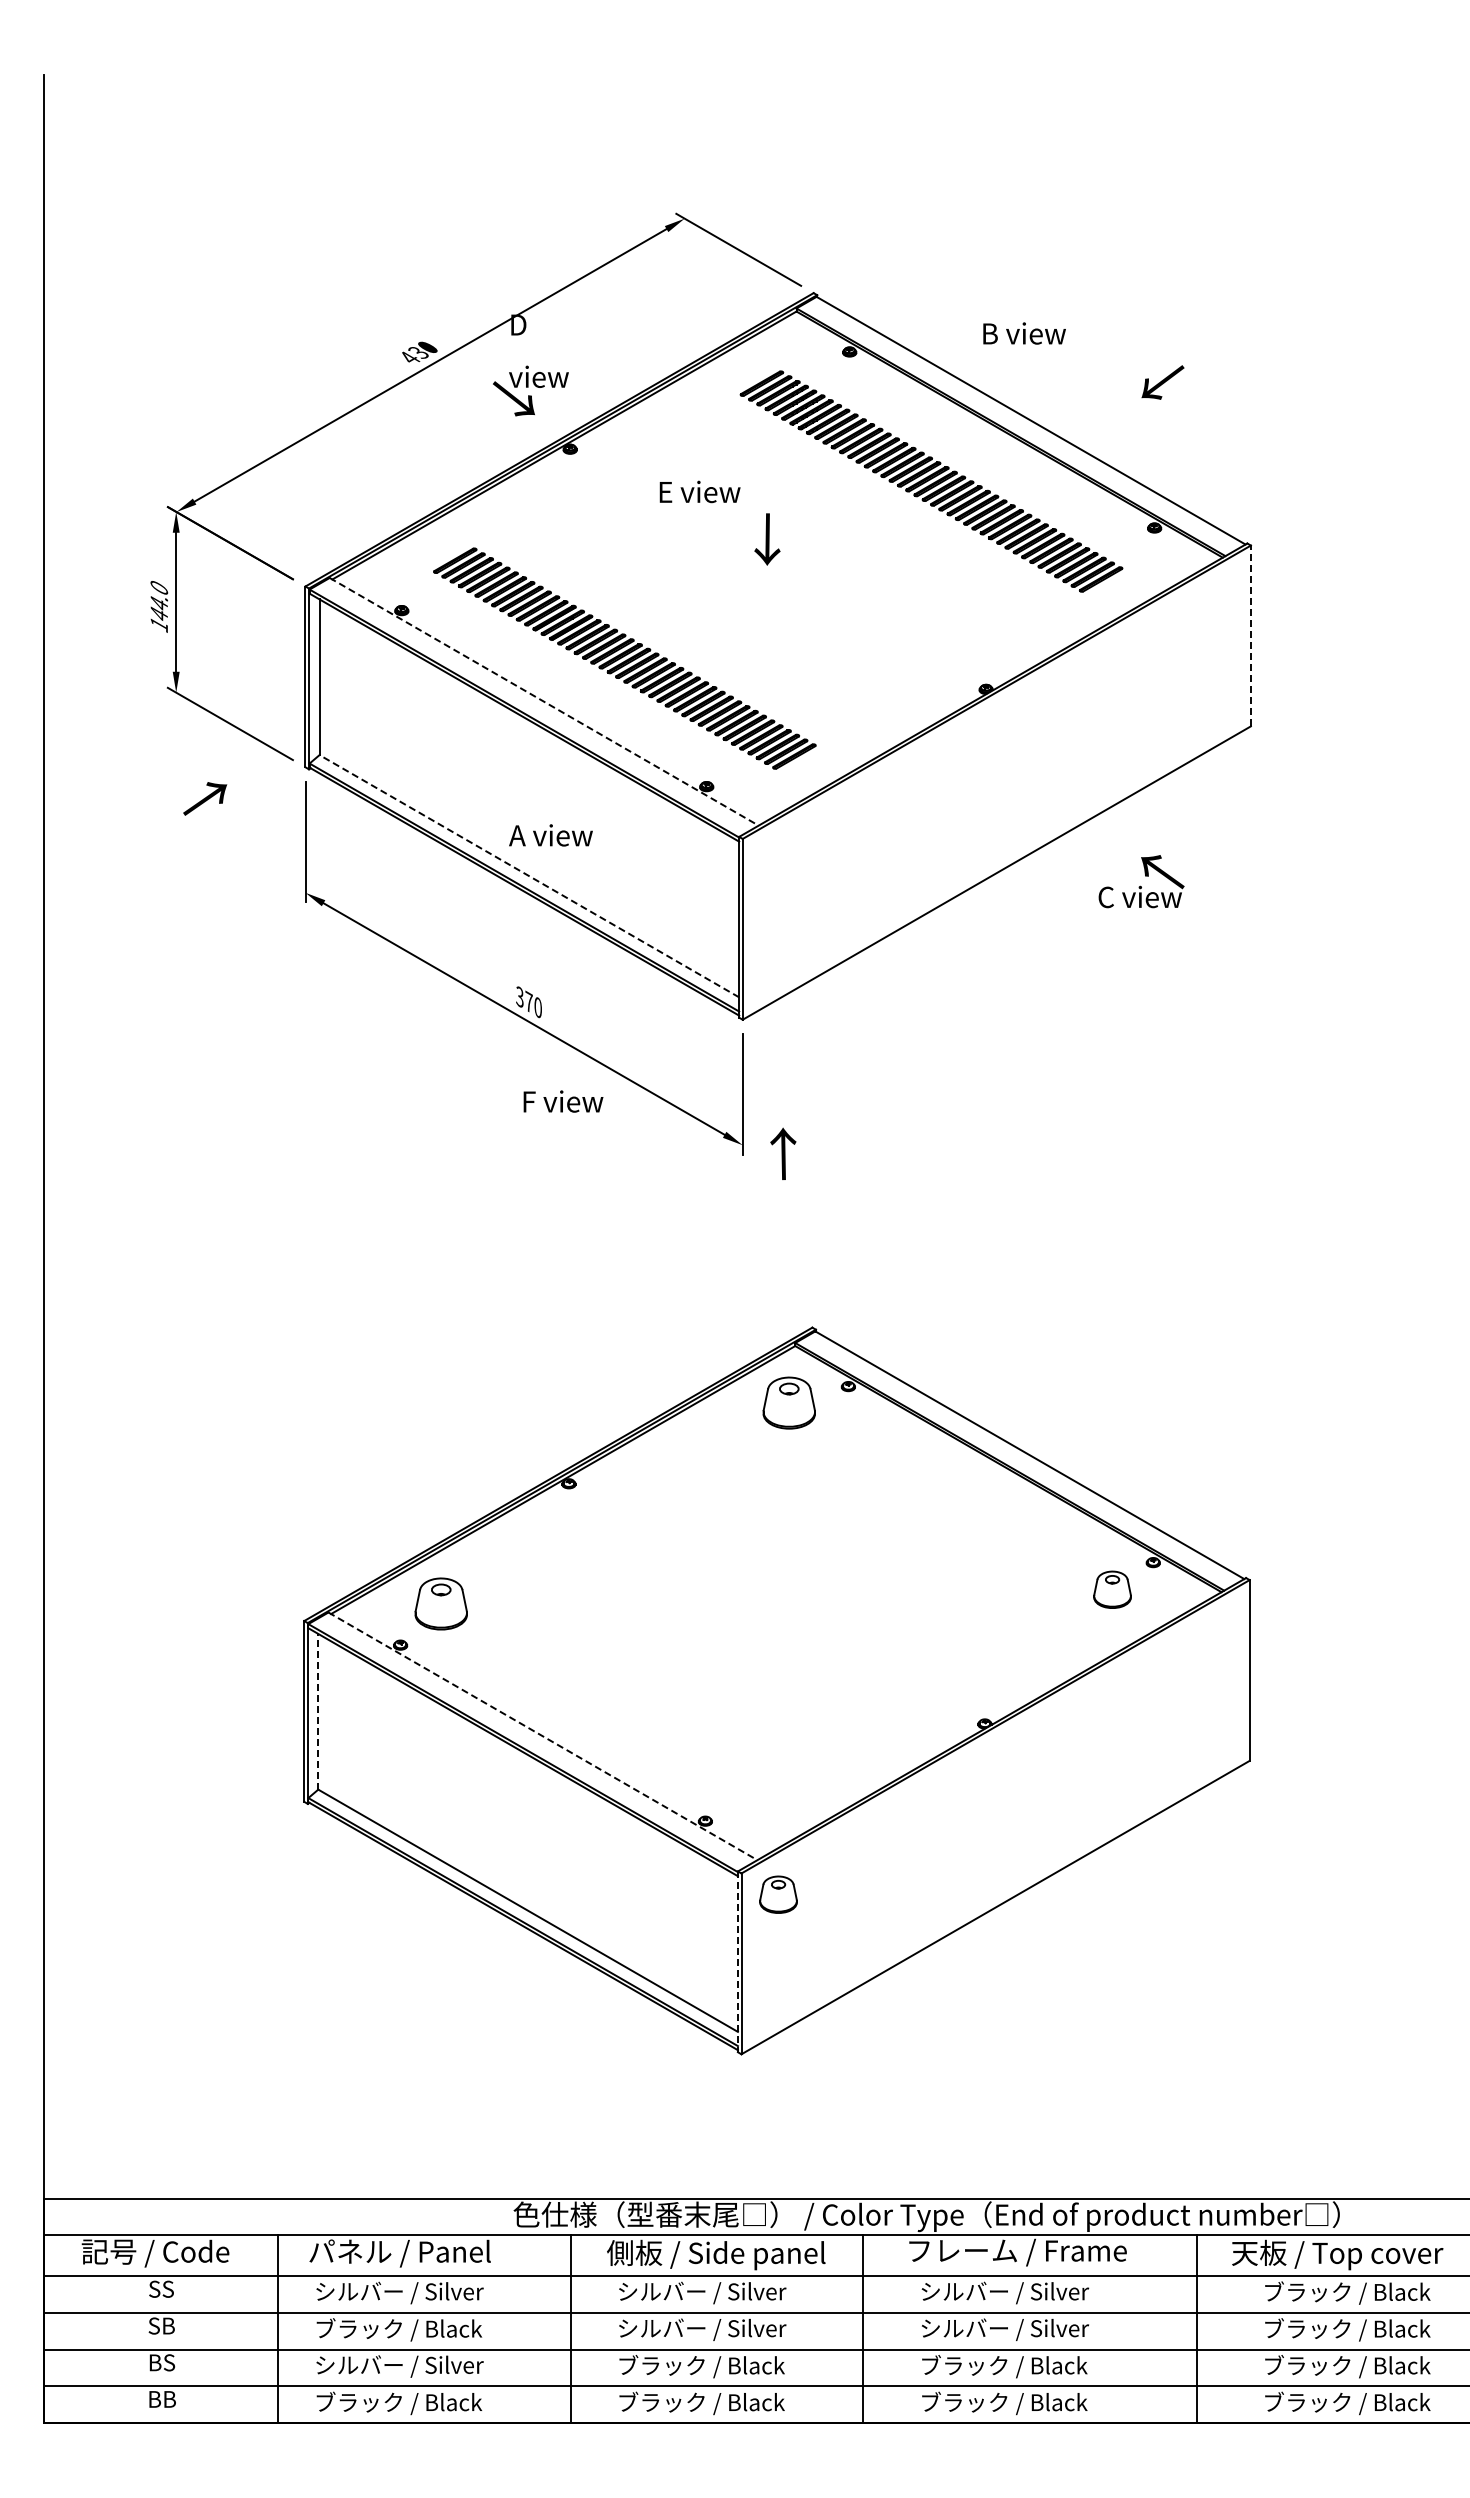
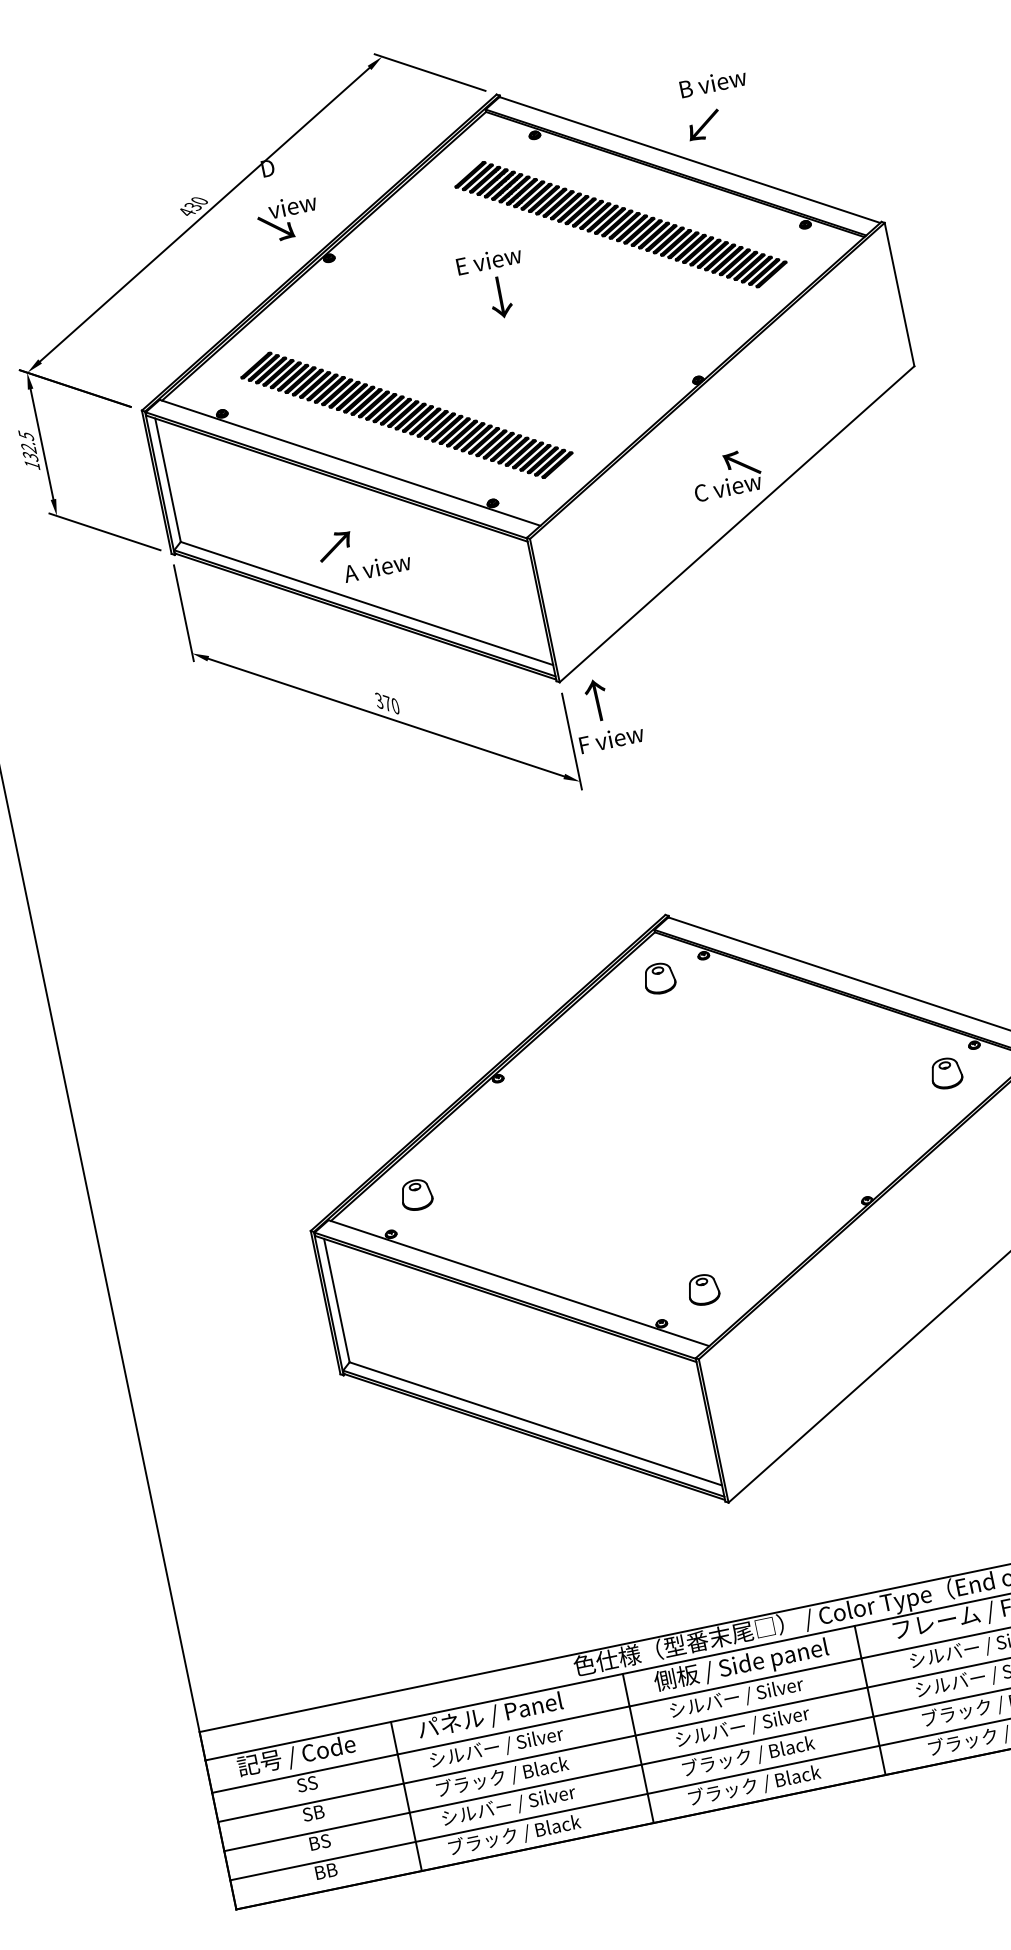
text: (1024, 333) -> (713, 83), moved
text: (1162, 382) -> (703, 125), moved
text: (699, 491) -> (488, 260), moved
text: (159, 600) -> (28, 445), 144.0 -> 132.5
line: (1250, 635) -> (899, 294), dashed -> solid
line: (544, 701) -> (350, 462), dashed -> solid
text: (205, 798) -> (335, 545), moved
line: (528, 875) -> (366, 603), dashed -> solid
text: (1141, 881) -> (726, 474), moved
text: (563, 1101) -> (611, 739), moved
text: (783, 1153) -> (597, 699), moved
part: (789, 1403) -> (659, 978), size x0.71
part: (441, 1604) -> (416, 1195), size x0.71
line: (318, 1711) -> (336, 1300), dashed -> solid
line: (542, 1736) -> (518, 1283), dashed -> solid
part: (778, 1894) -> (703, 1289), moved
line: (737, 1962) -> (710, 1430), dashed -> solid

